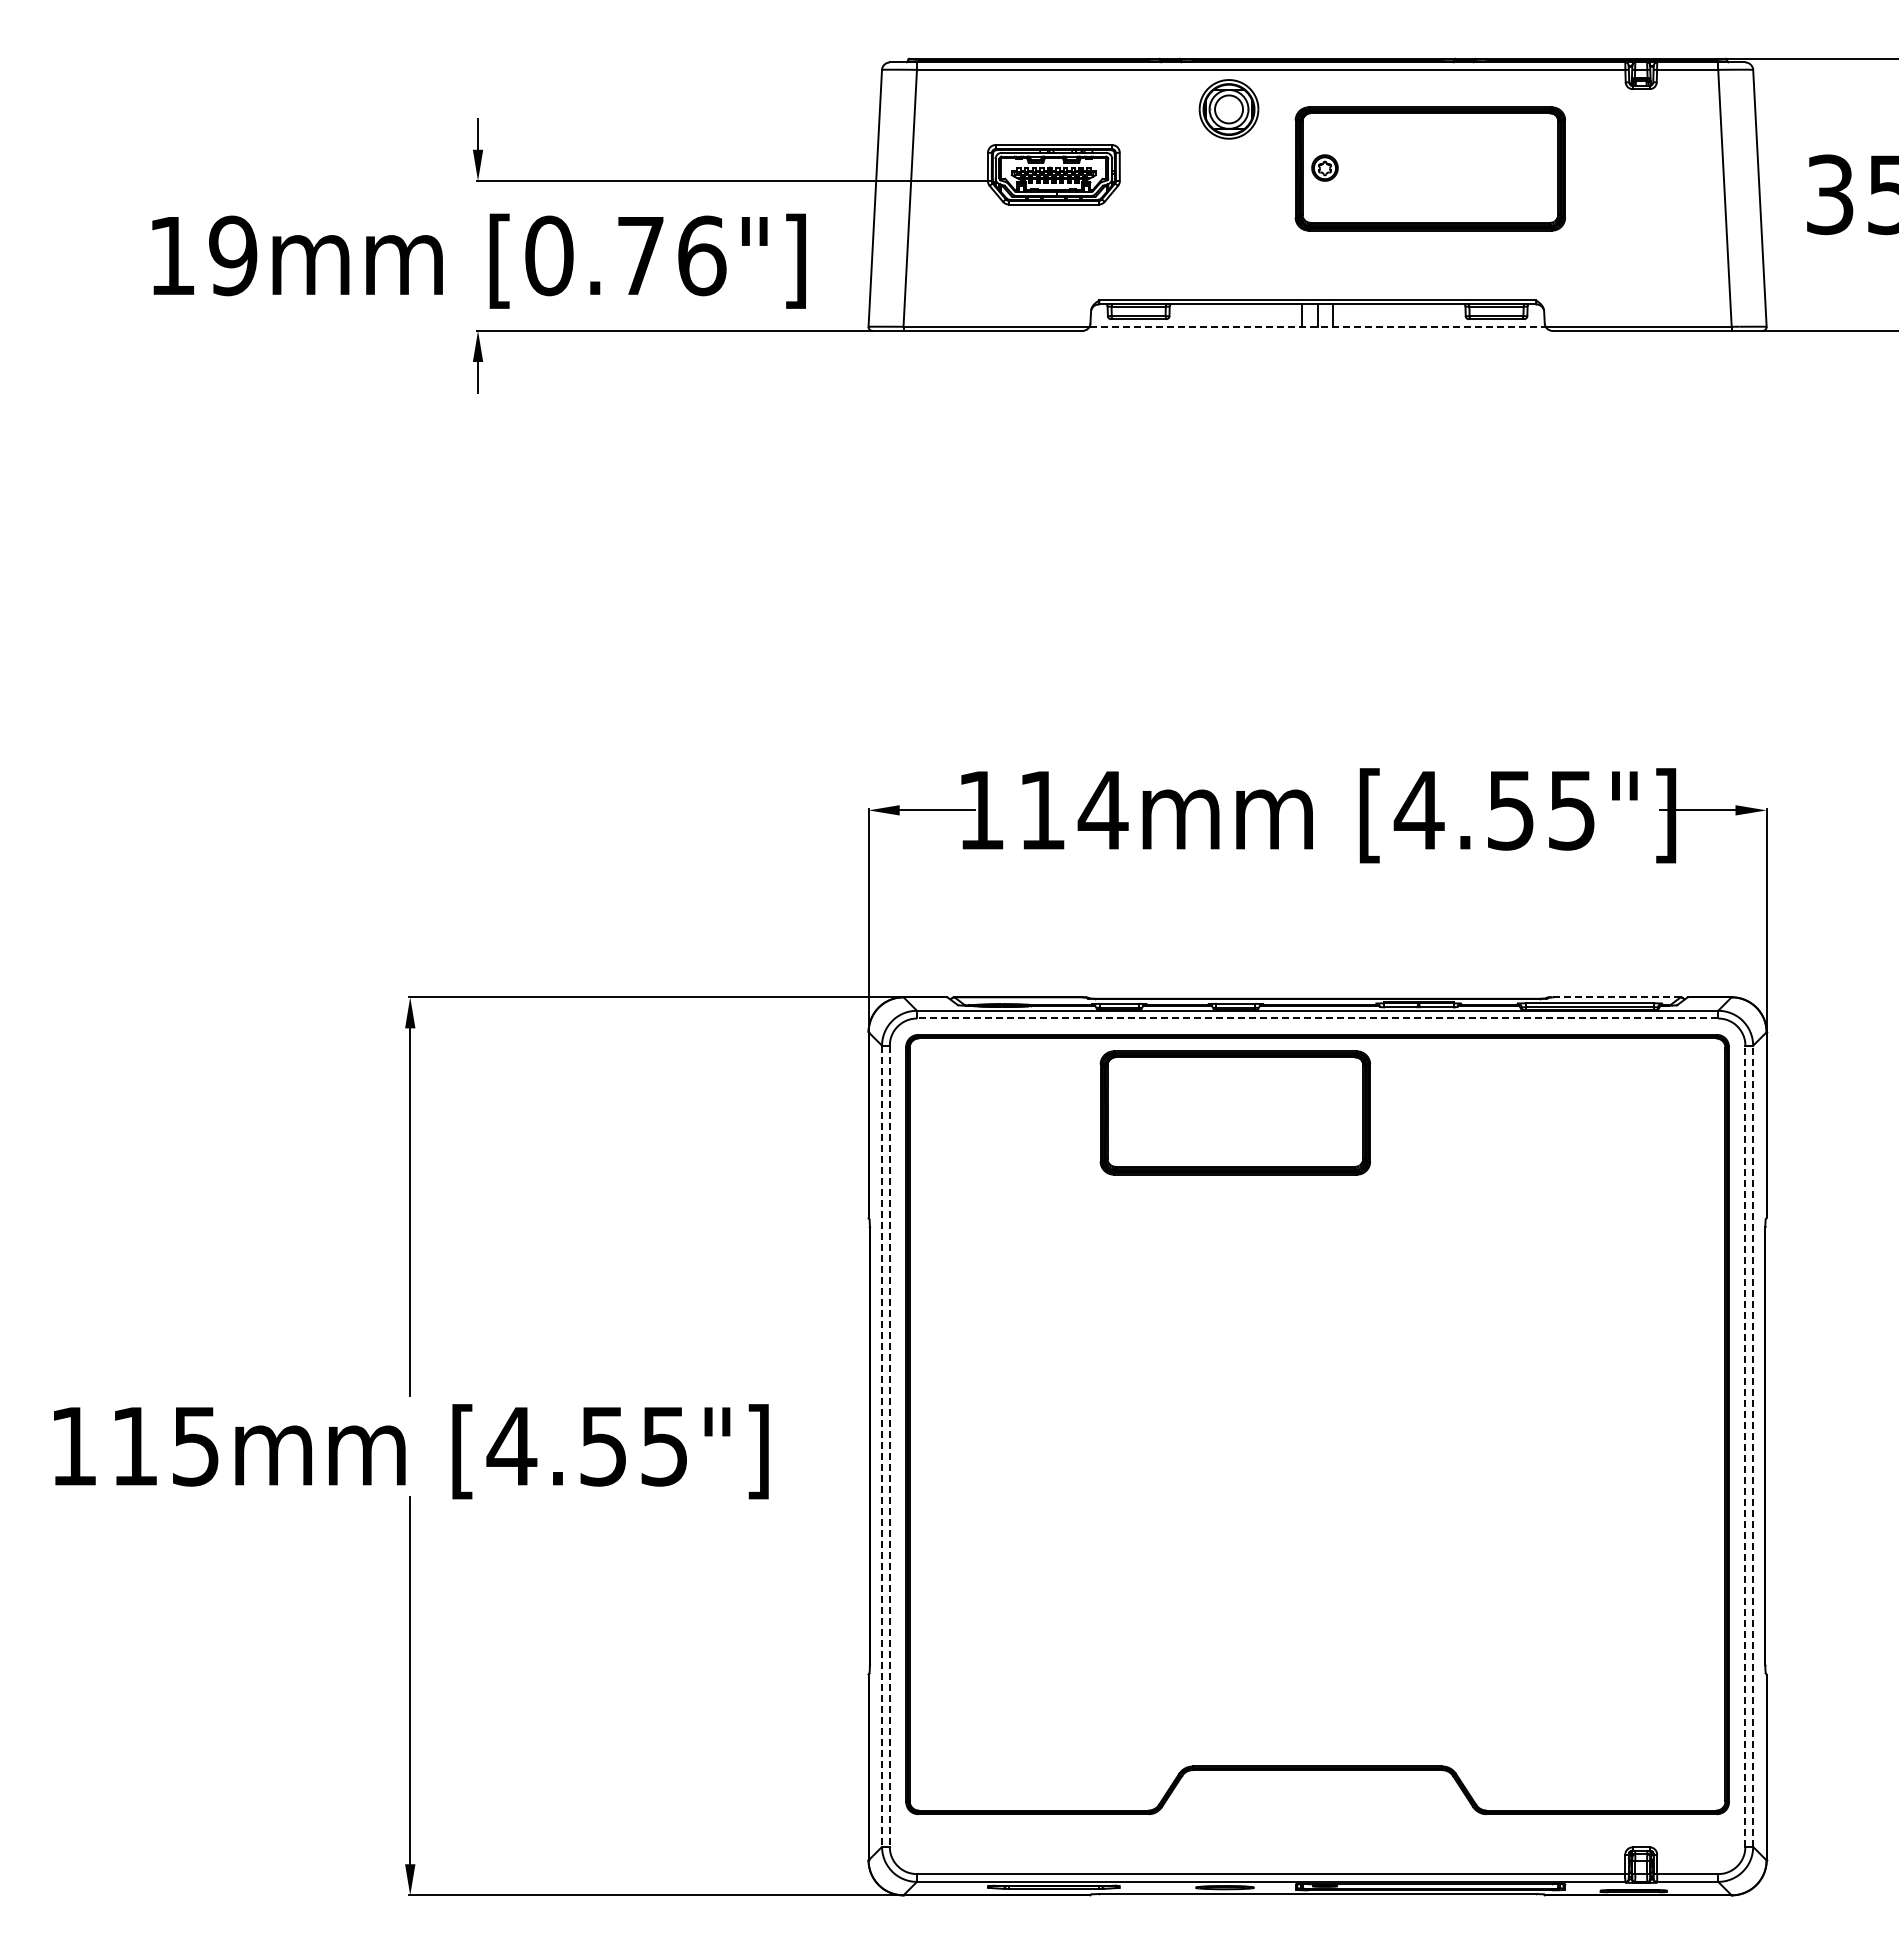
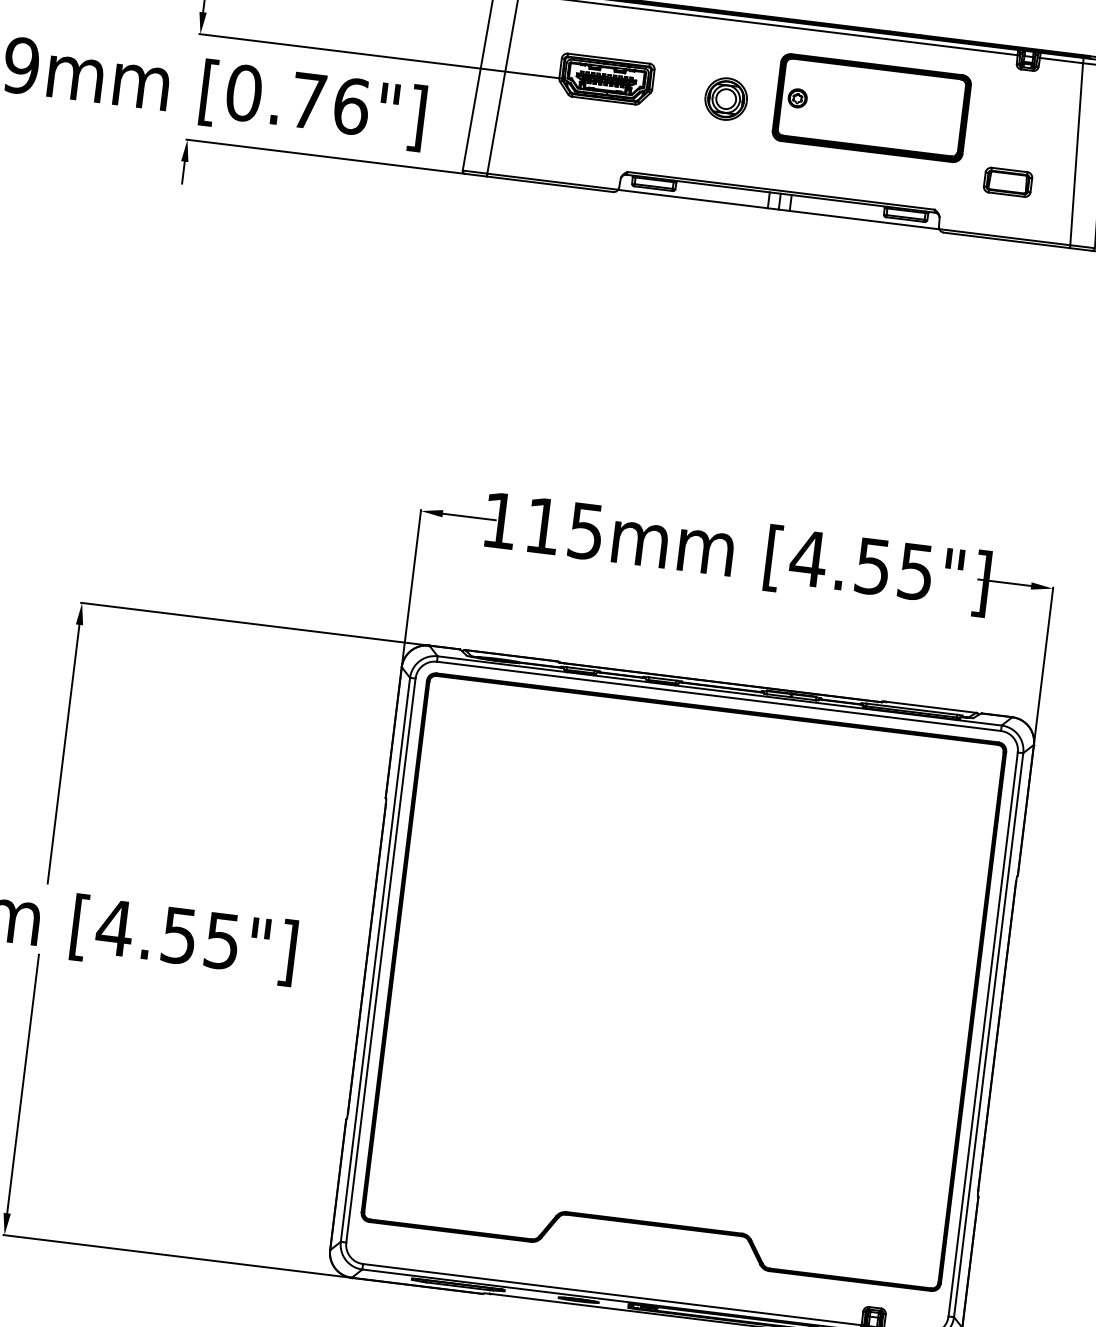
part: (1228, 109) -> (725, 99), moved
part: (1633, 249) -> (1007, 182), added
line: (1318, 327) -> (779, 210), dashed -> solid
text: (1102, 810) -> (585, 531), 114mm -> 115mm
line: (1616, 997) -> (931, 707), dashed -> solid
line: (1317, 1018) -> (718, 696), dashed -> solid
part: (1234, 1112) -> (652, 755), removed
line: (882, 1446) -> (375, 960), dashed -> solid
line: (889, 1446) -> (380, 960), dashed -> solid
line: (1745, 1446) -> (983, 1034), dashed -> solid
line: (1753, 1446) -> (988, 1035), dashed -> solid

